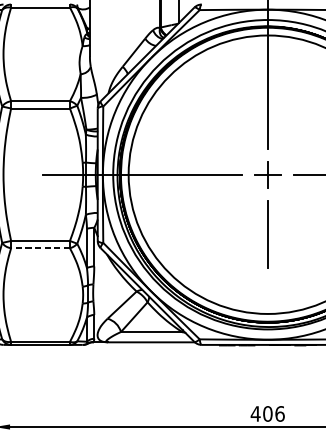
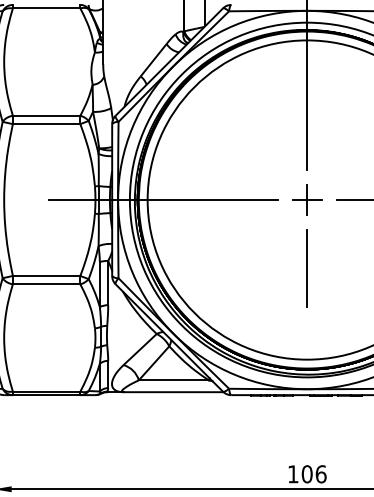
line: (40, 248) -> (46, 284), dashed -> solid
text: (255, 414) -> (293, 474), 406 -> 106

